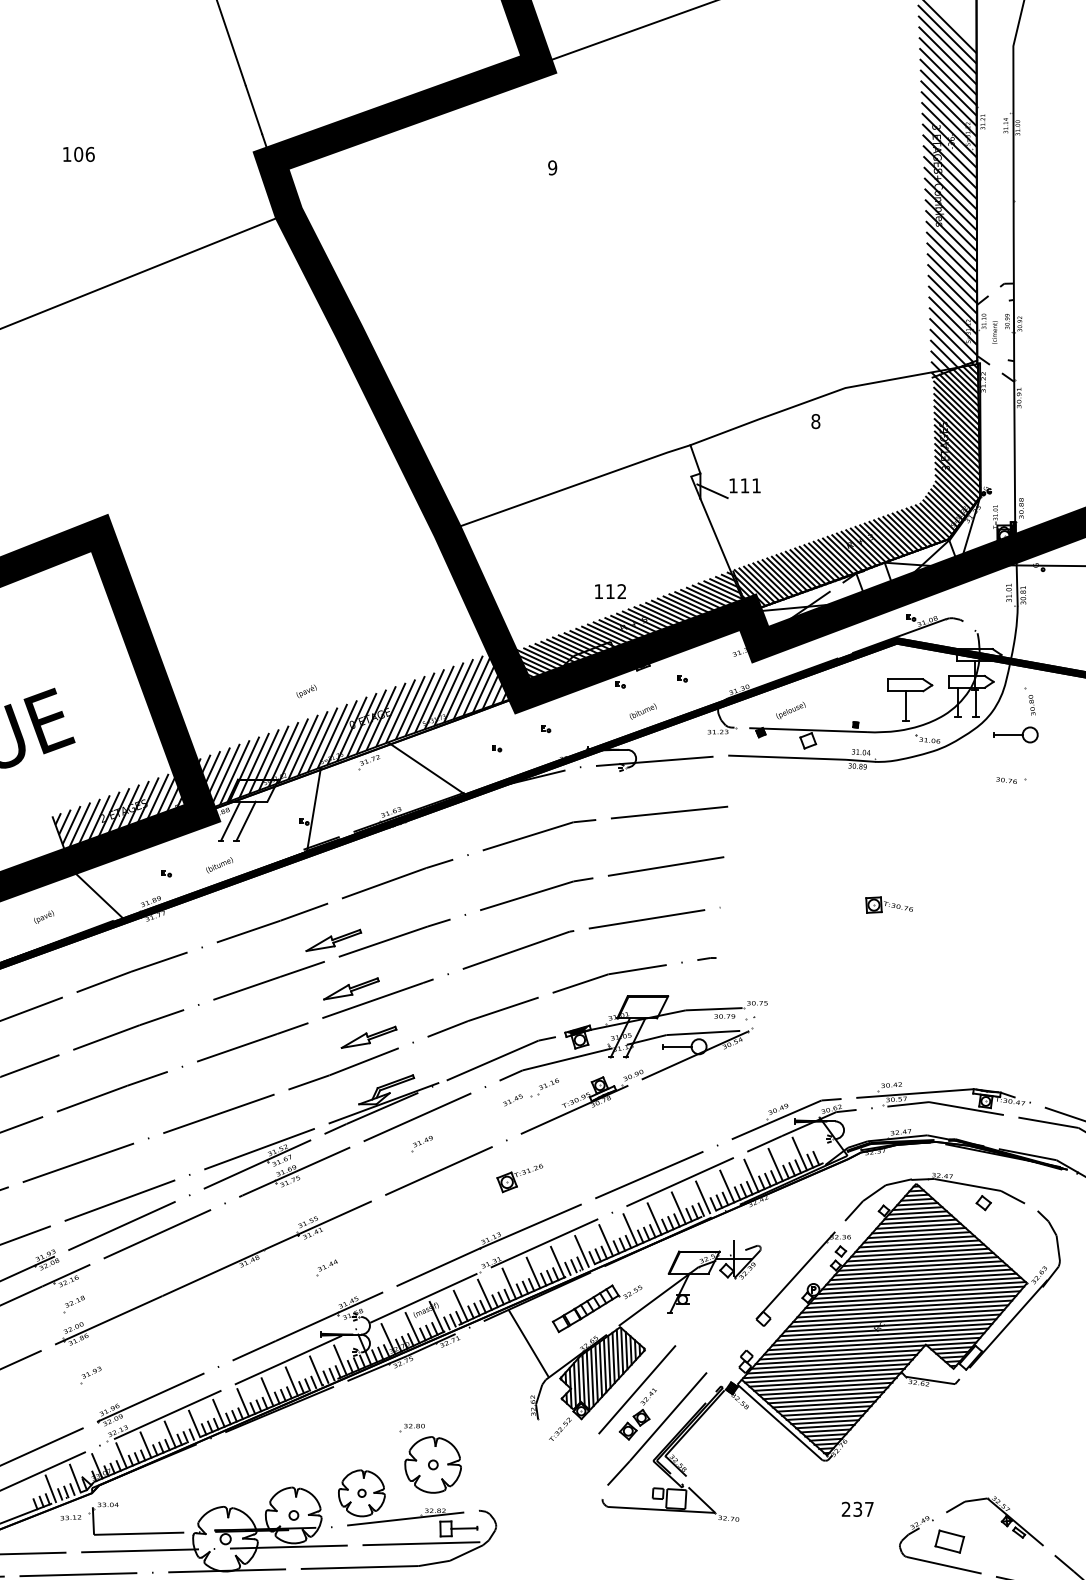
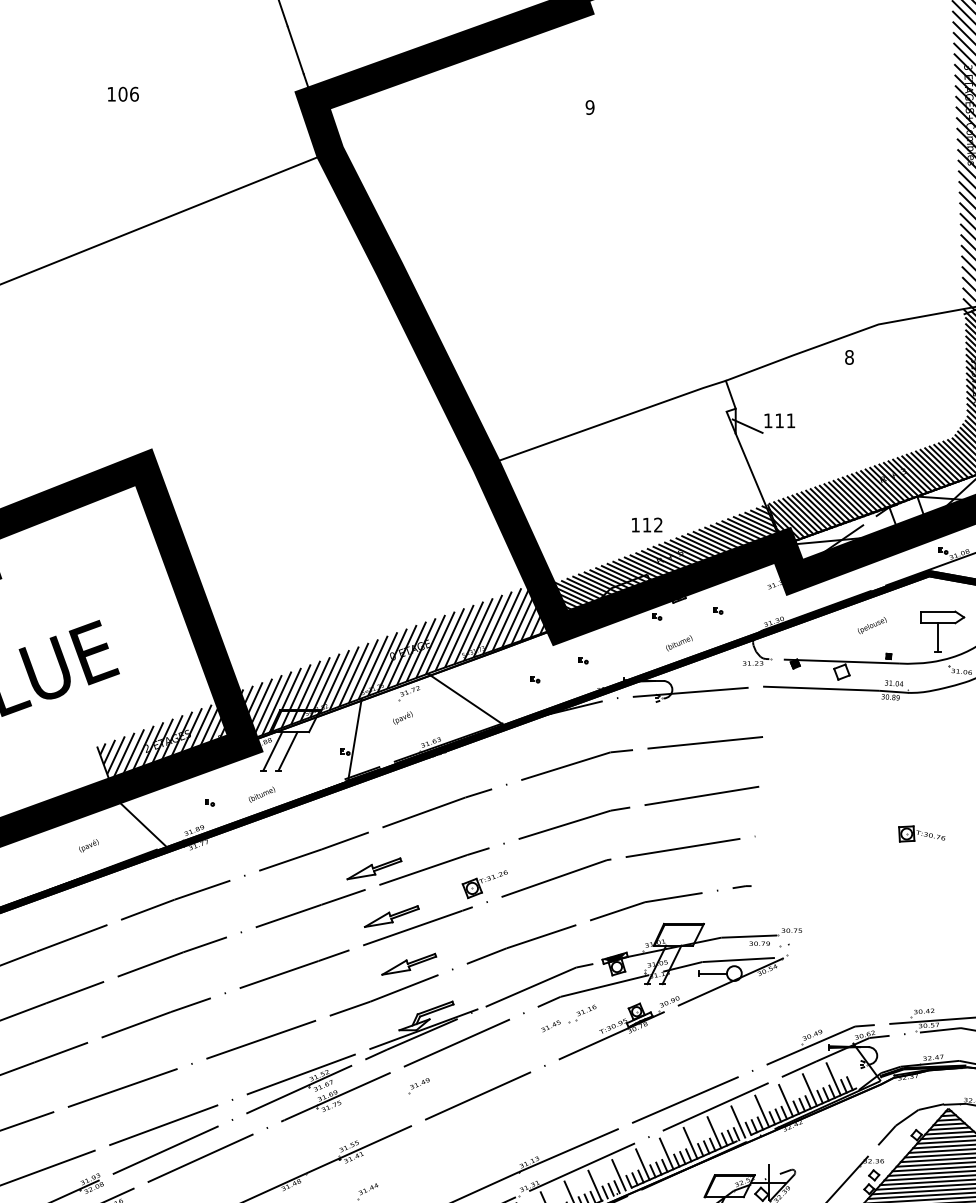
text: (306, 691) -> (402, 718), moved
text: (790, 710) -> (871, 625), moved
part: (421, 1144) -> (418, 1086), moved
part: (519, 1178) -> (484, 884), moved

